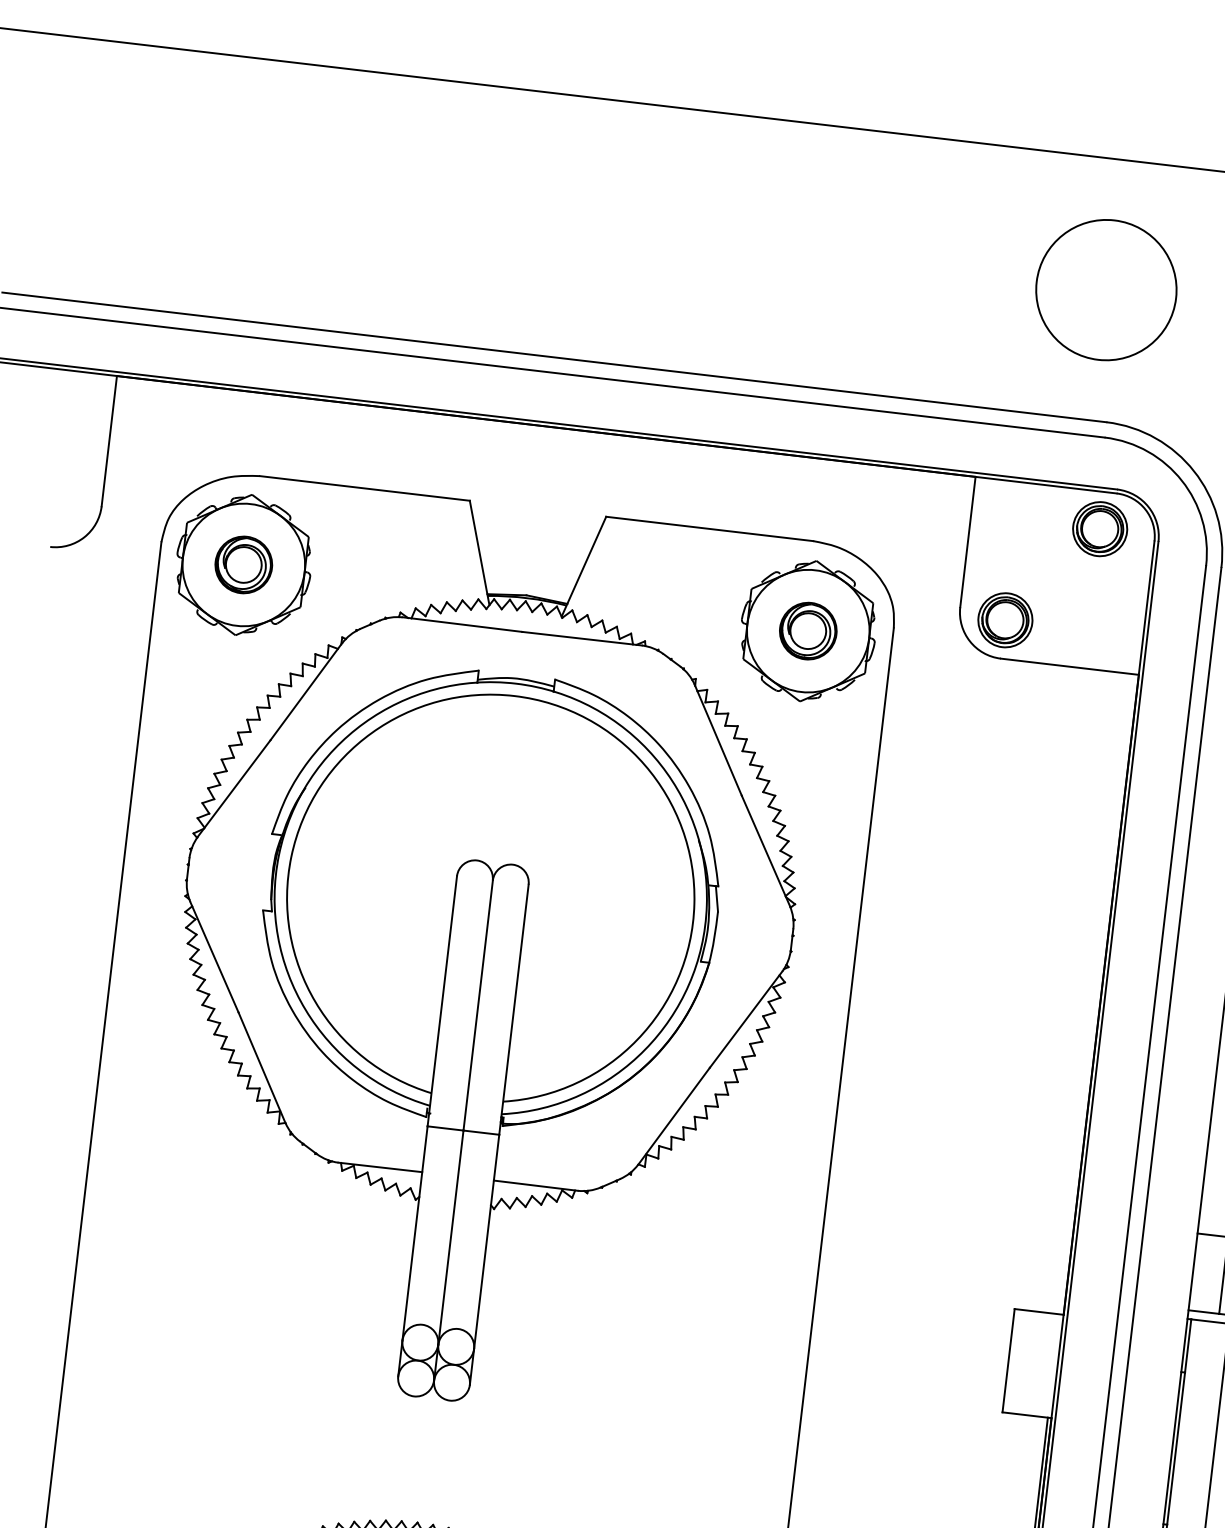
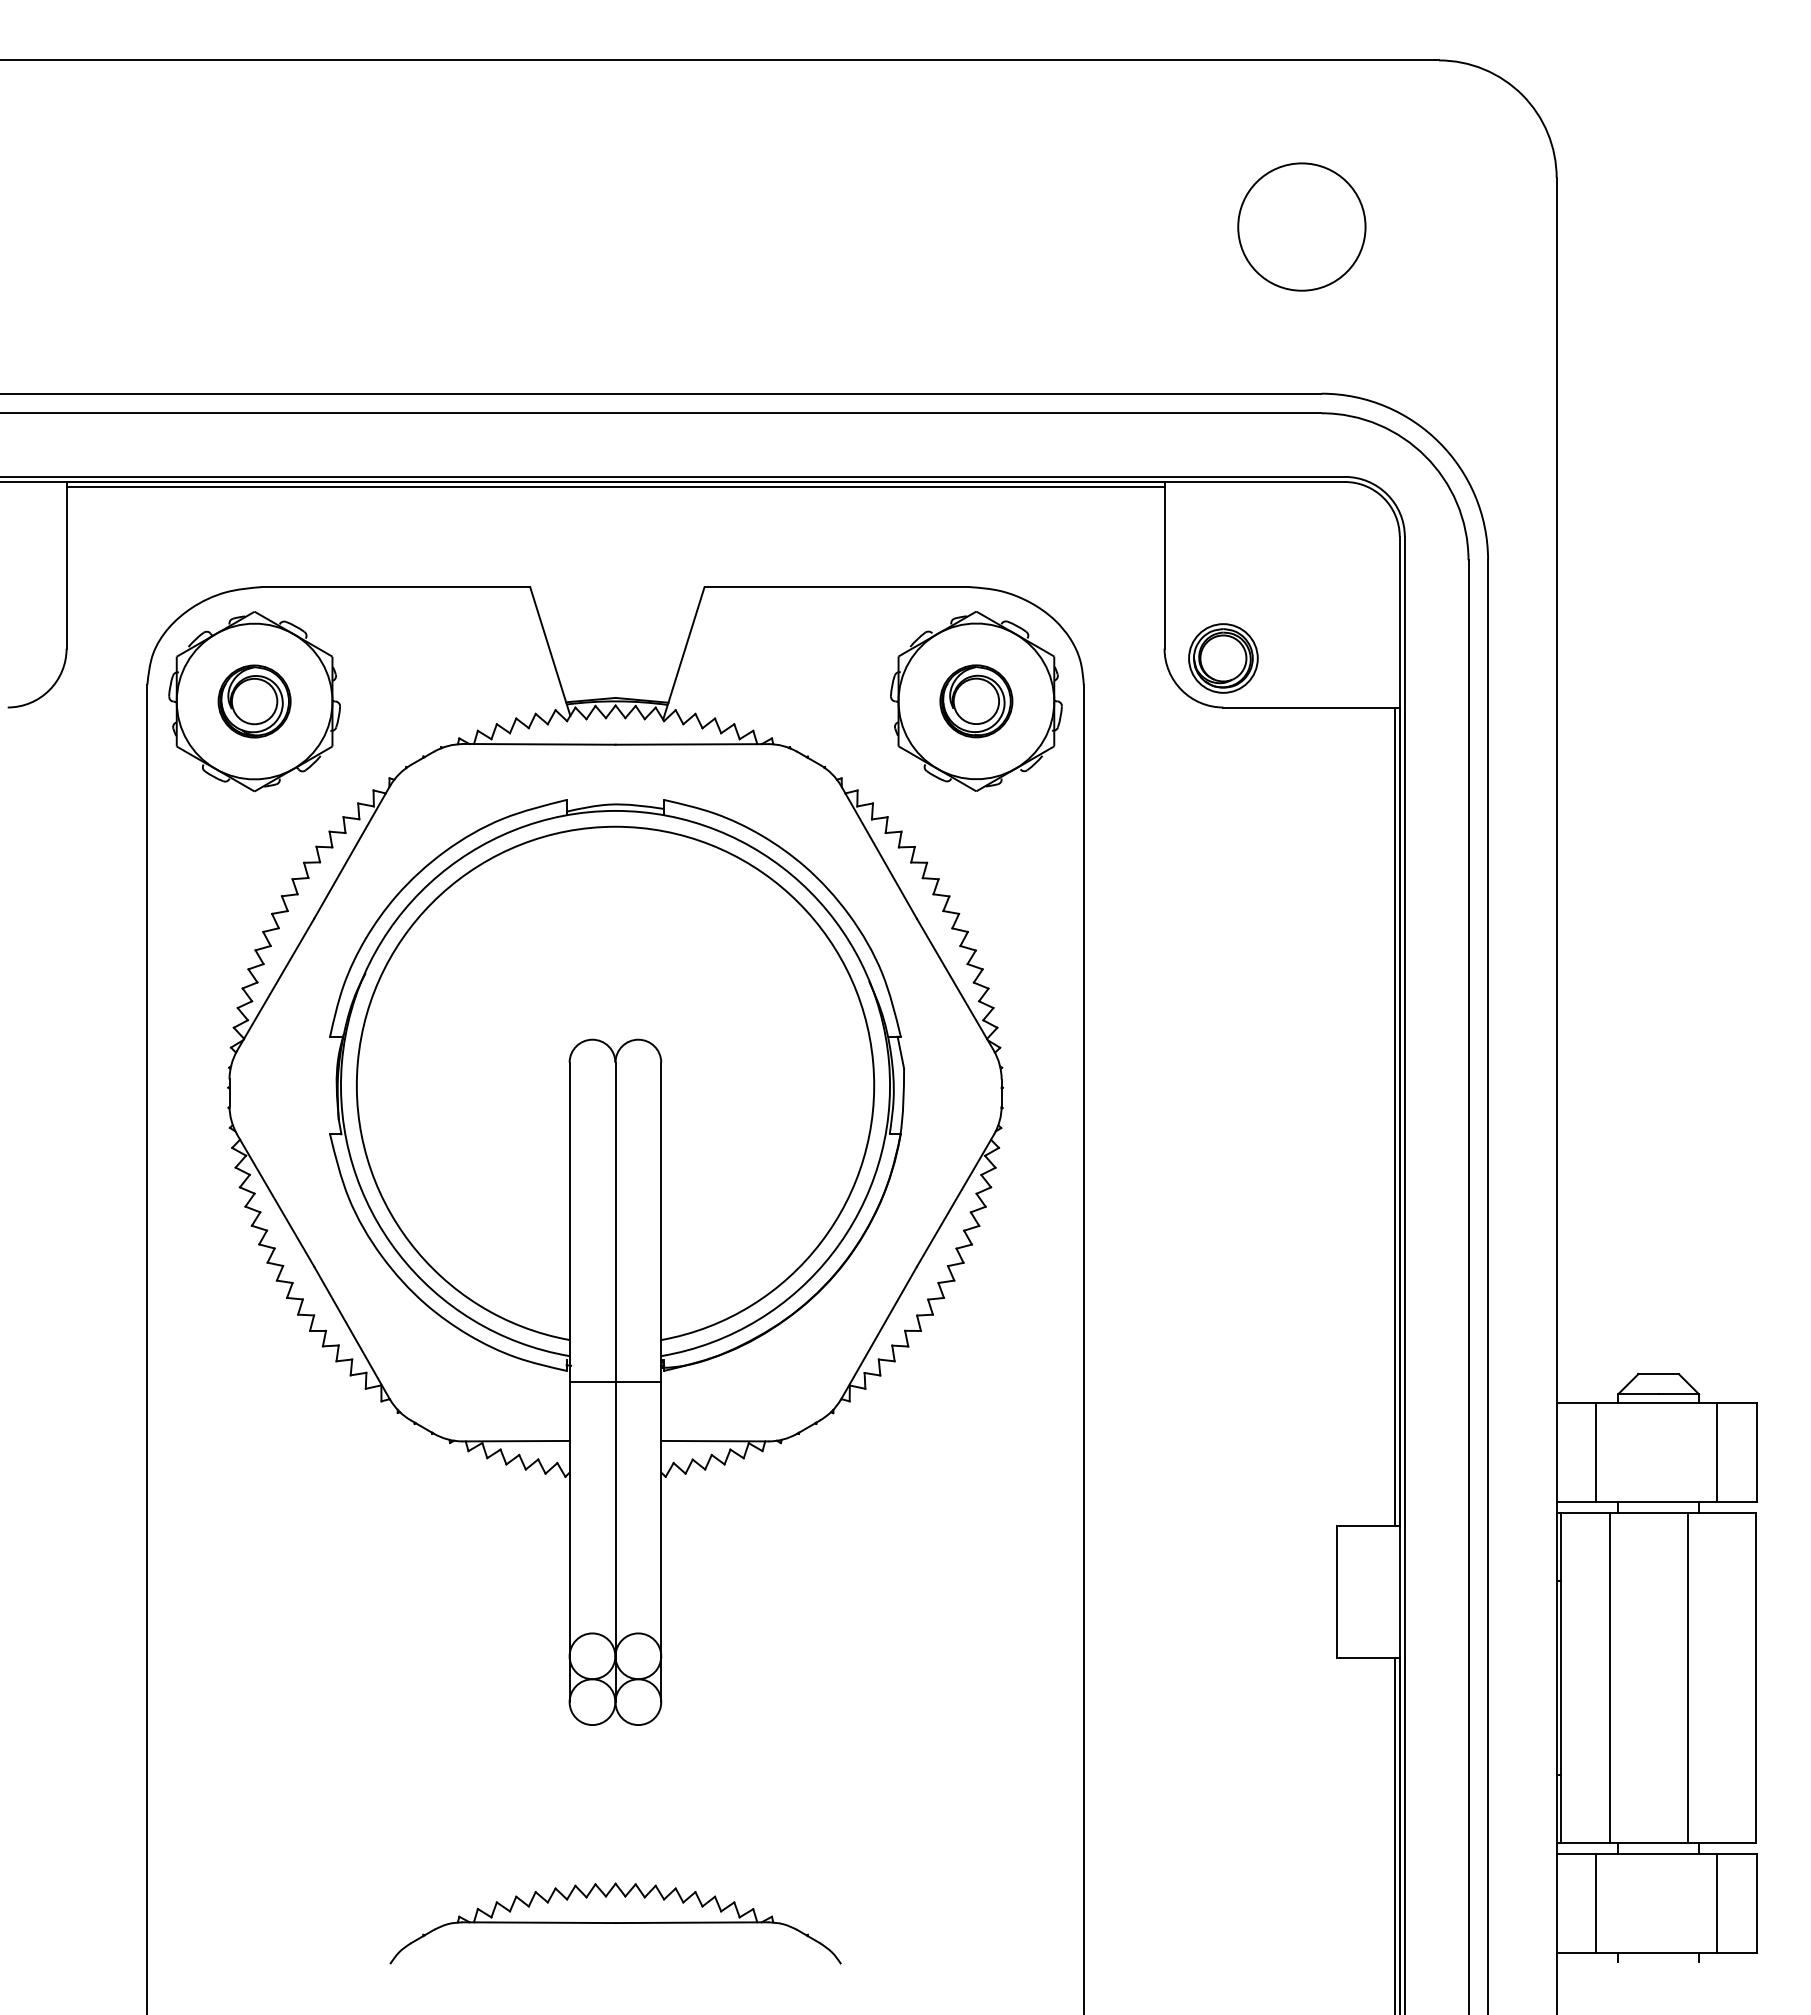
circle: (1106, 289) -> (1301, 226), size x0.71
line: (545, 430) -> (615, 487), added
part: (1100, 529) -> (1329, 529), removed
line: (1097, 994) -> (1395, 1116), added

